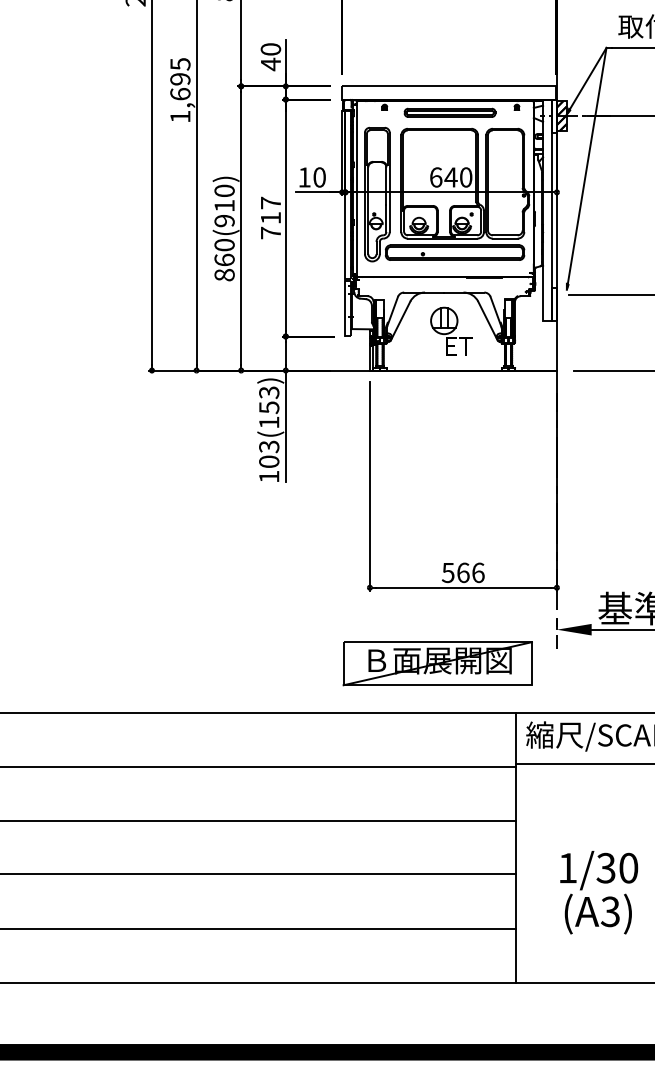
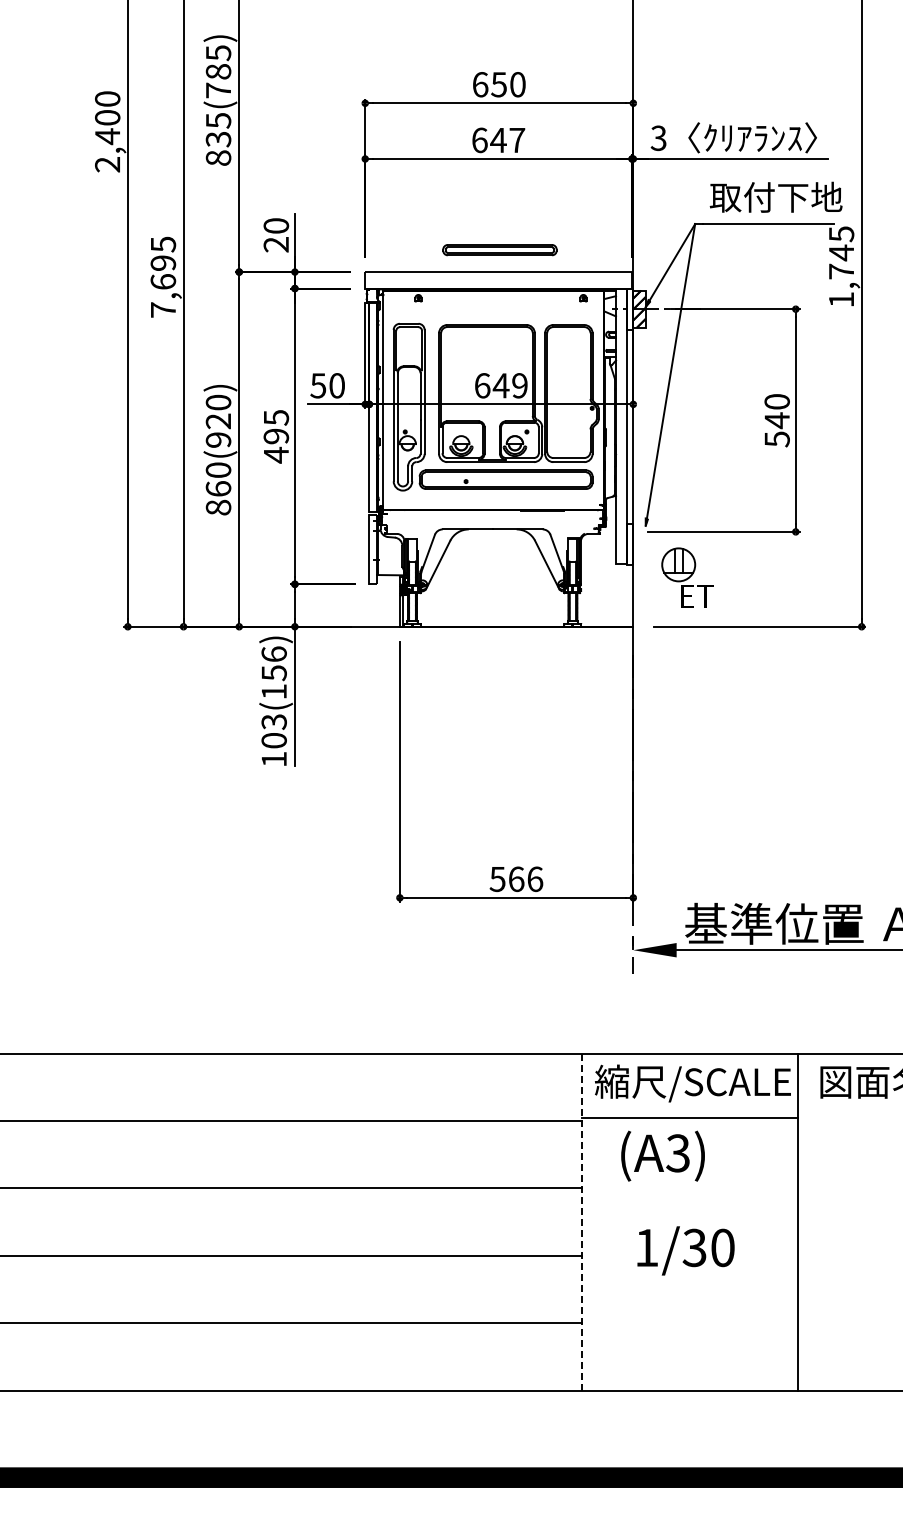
text: (270, 64) -> (275, 244), 40 -> 20
part: (449, 113) -> (499, 250), moved
text: (180, 116) -> (163, 309), 1,695 -> 7,695
text: (304, 177) -> (318, 385), 10 -> 50
text: (465, 177) -> (519, 385), 640 -> 649
text: (223, 206) -> (217, 421), 860(910) -> 860(920)
text: (271, 218) -> (276, 436), 717 -> 495
part: (451, 331) -> (687, 577), moved
text: (268, 392) -> (273, 654), 103(153) -> 103(156)
part: (437, 663) -> (484, 992), removed
line: (515, 847) -> (581, 1222), solid -> dashed
text: (597, 913) -> (662, 1155), moved

